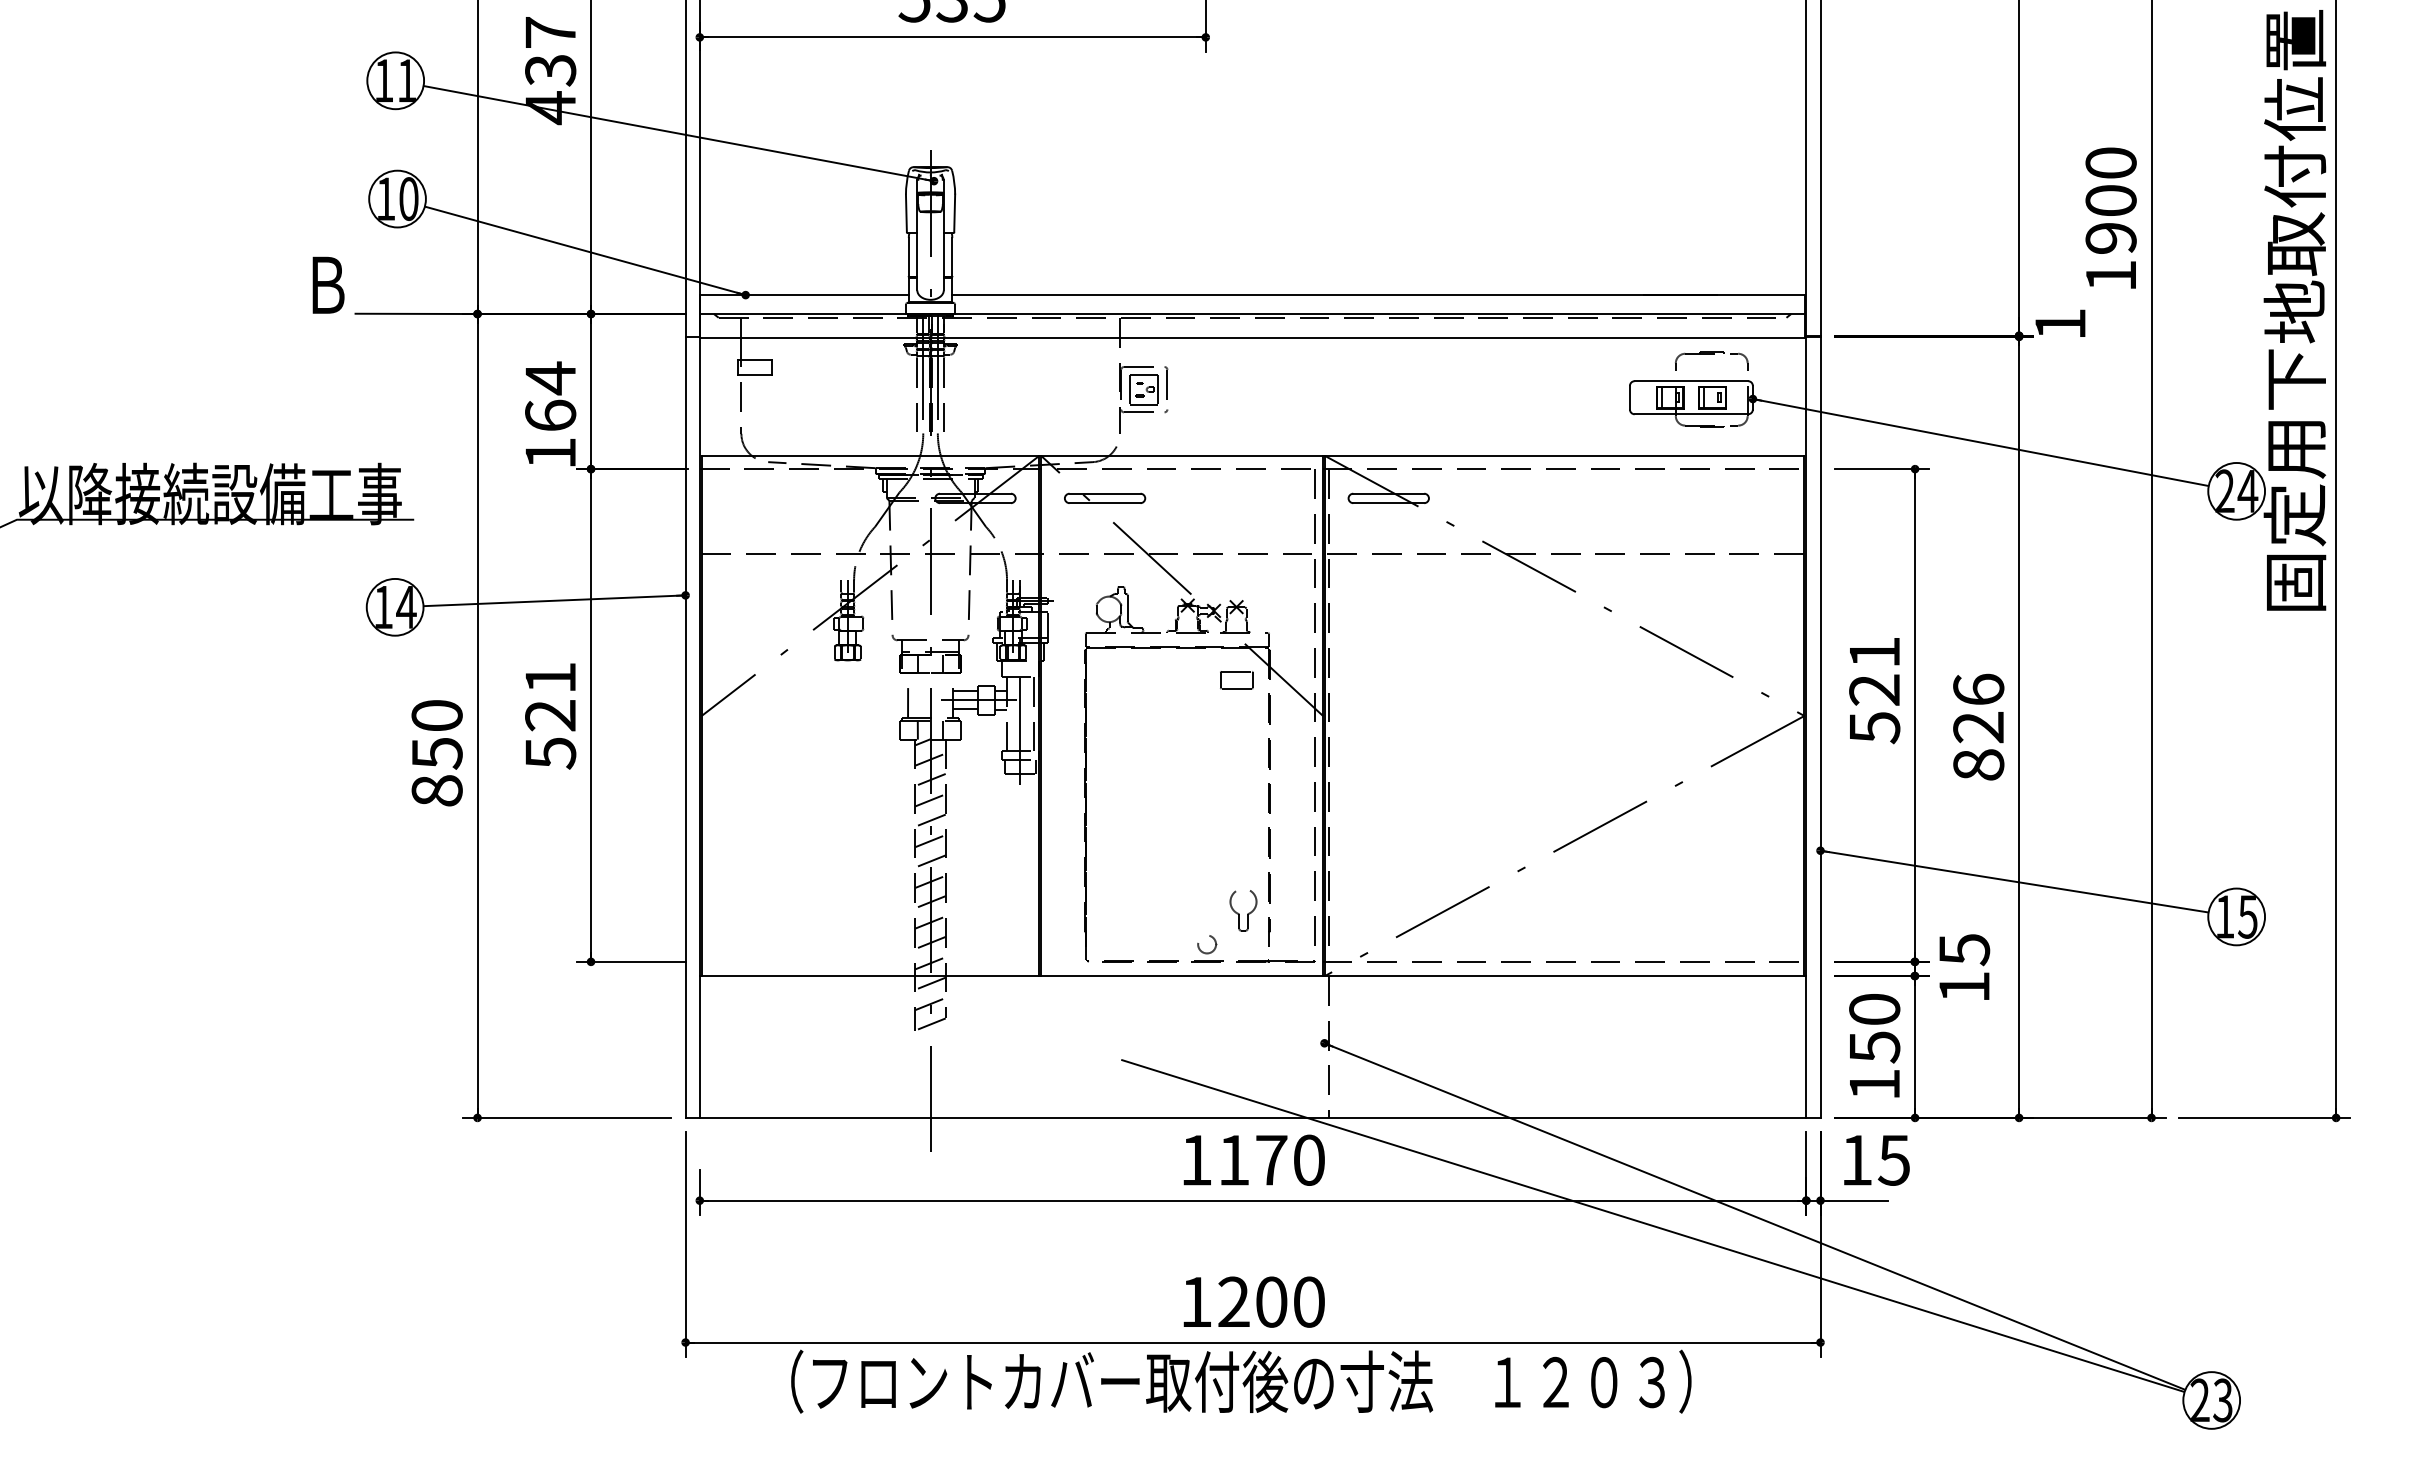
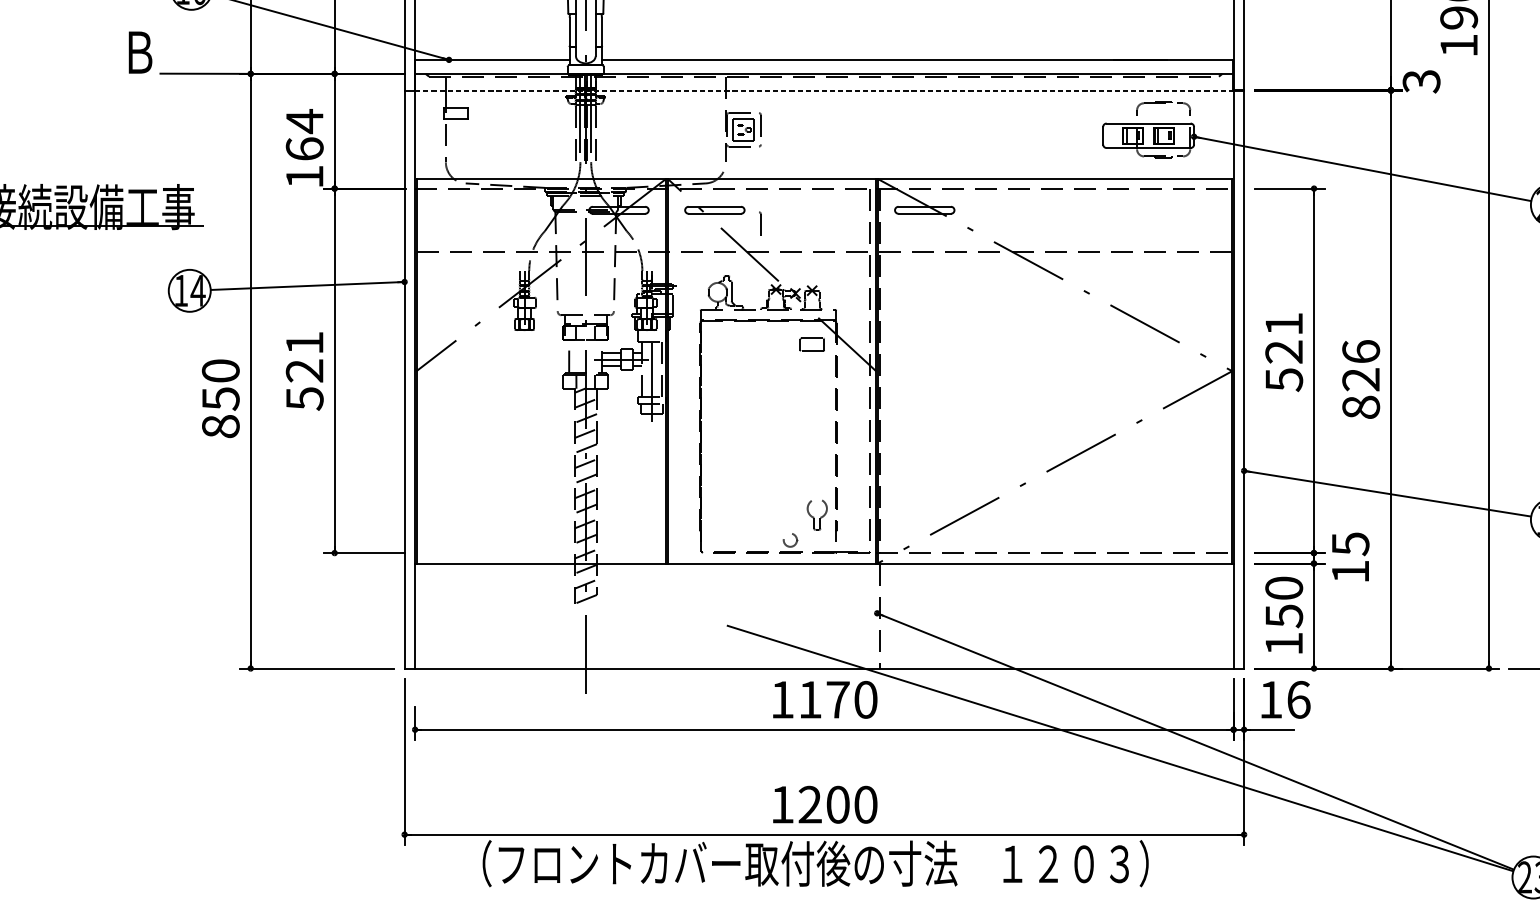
text: (2060, 324) -> (1421, 81), 1 -> 3
line: (1252, 337) -> (823, 91), solid -> dashed
part: (1166, 516) -> (760, 223), added
text: (1893, 1159) -> (1298, 699), 15 -> 16

